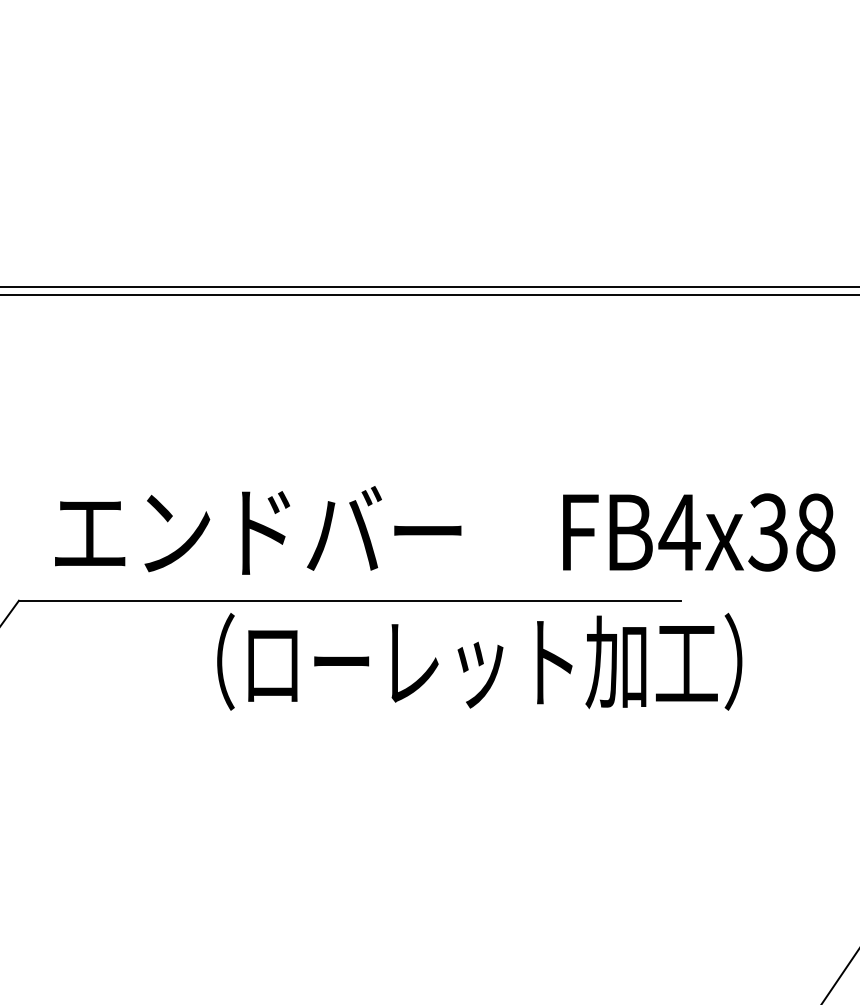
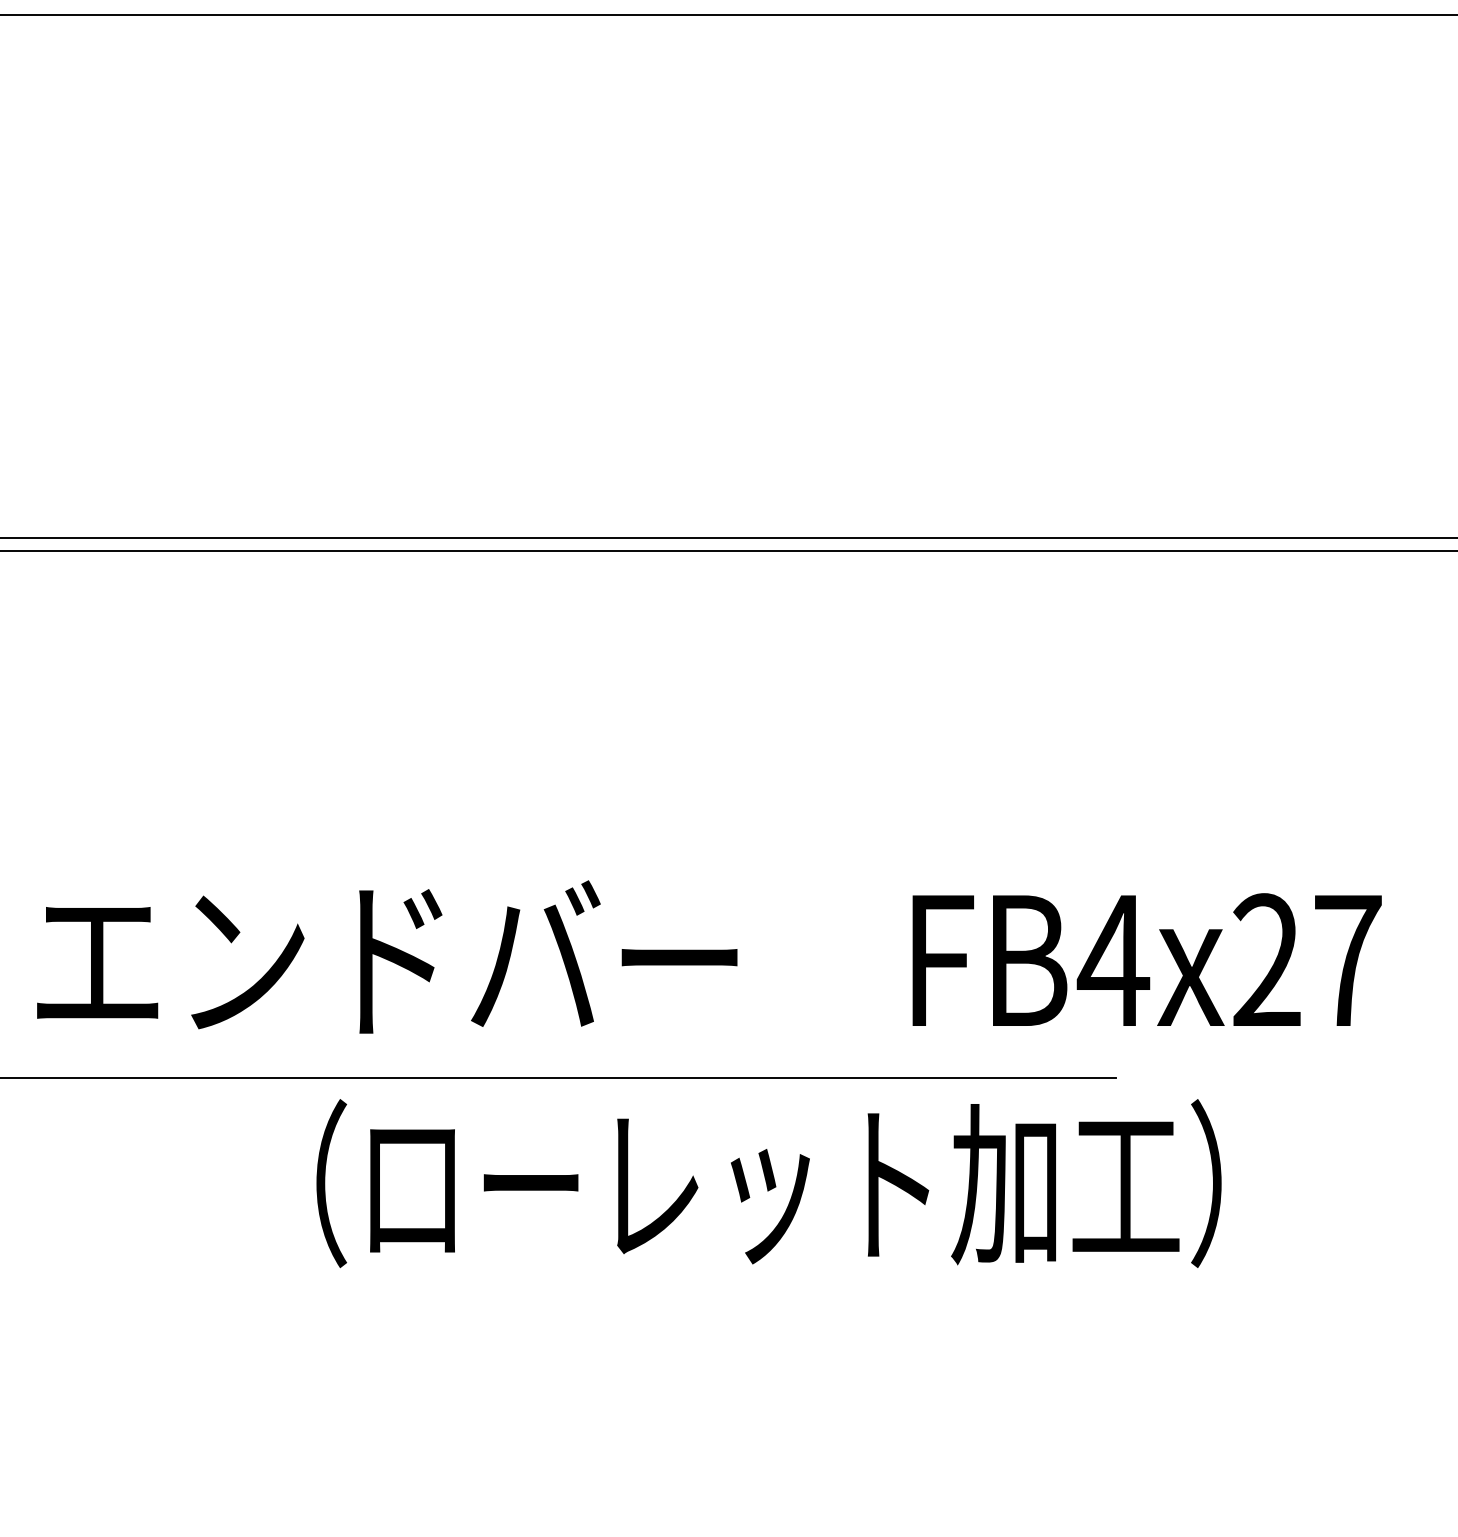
text: (791, 532) -> (1306, 960), FB4x38 -> FB4x27

